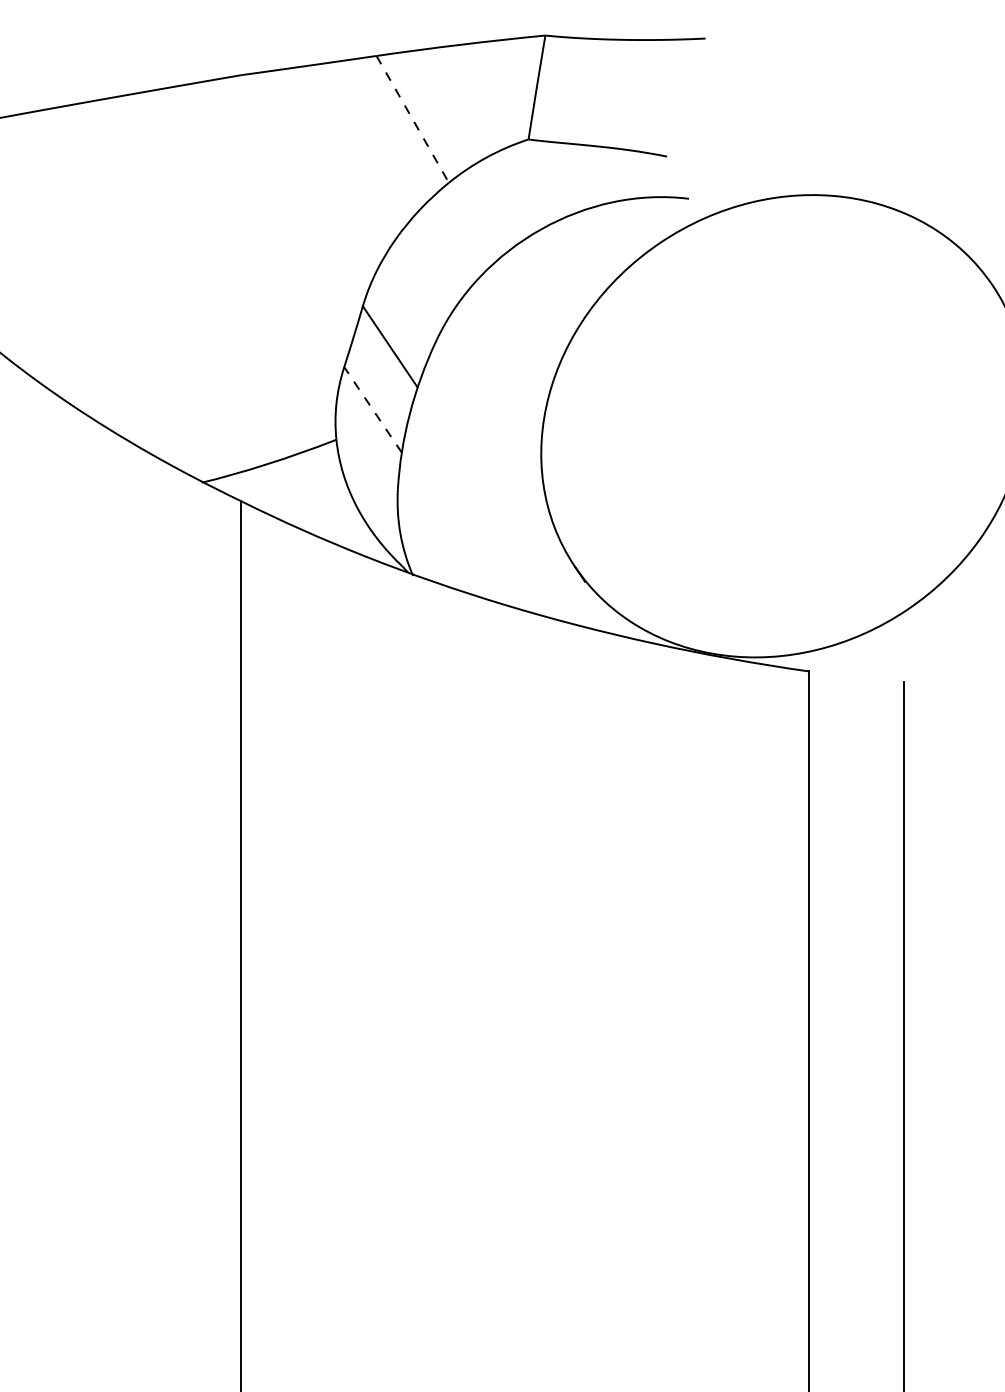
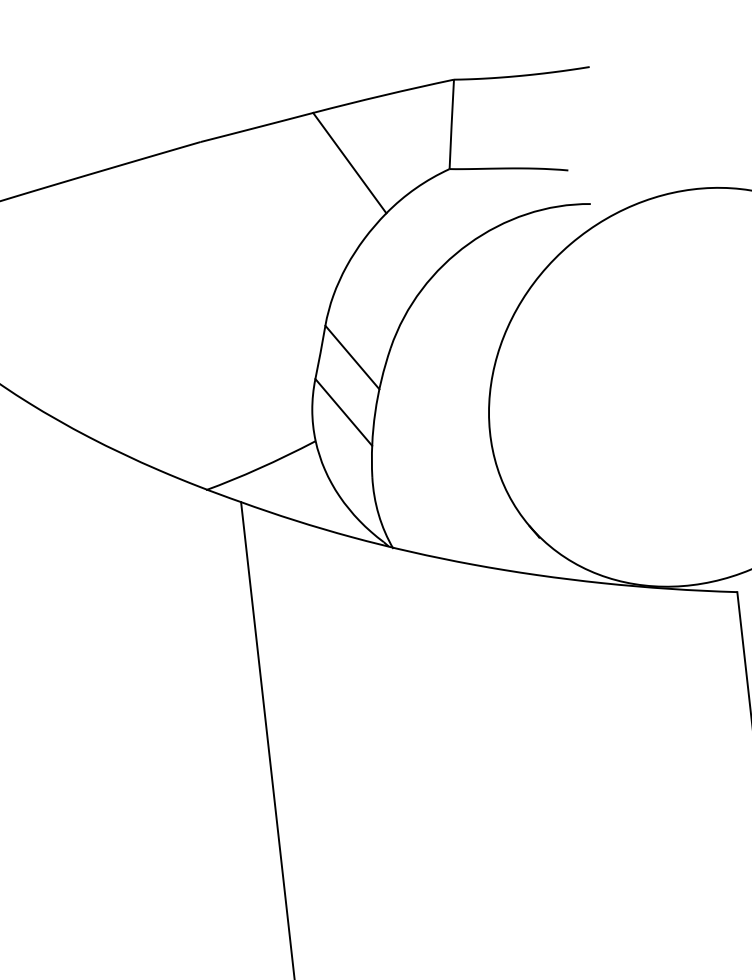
line: (412, 119) -> (349, 163), dashed -> solid
line: (373, 409) -> (344, 412), dashed -> solid

